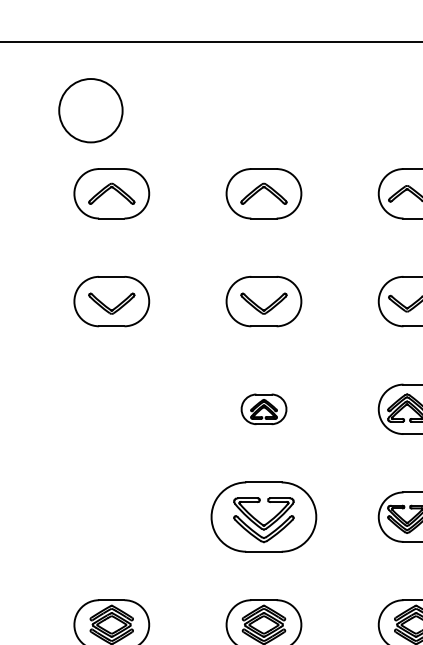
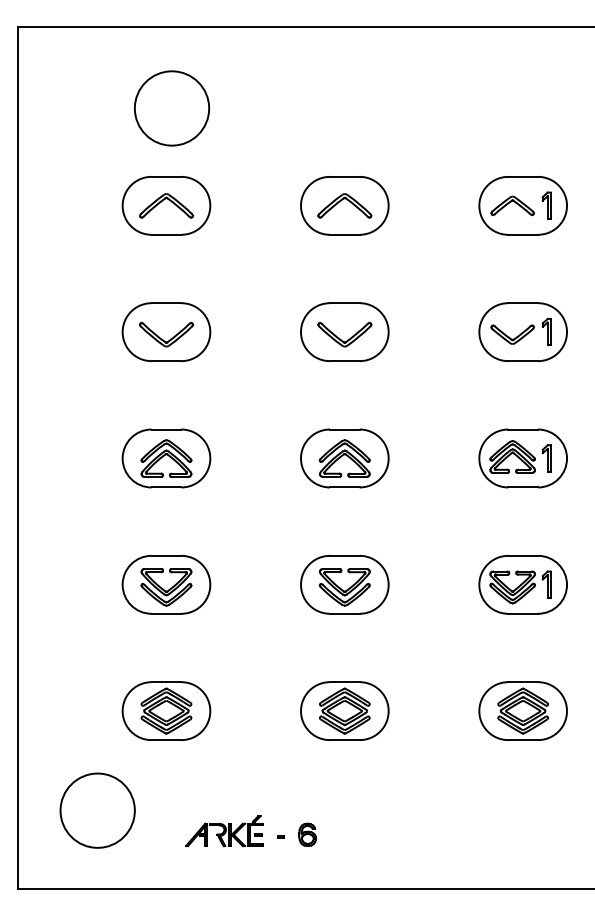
circle: (91, 110) -> (172, 108), moved
part: (111, 409) -> (166, 458), added
part: (263, 409) -> (344, 458), size x1.67
part: (111, 516) -> (166, 584), added
part: (263, 516) -> (344, 584), size x0.71

